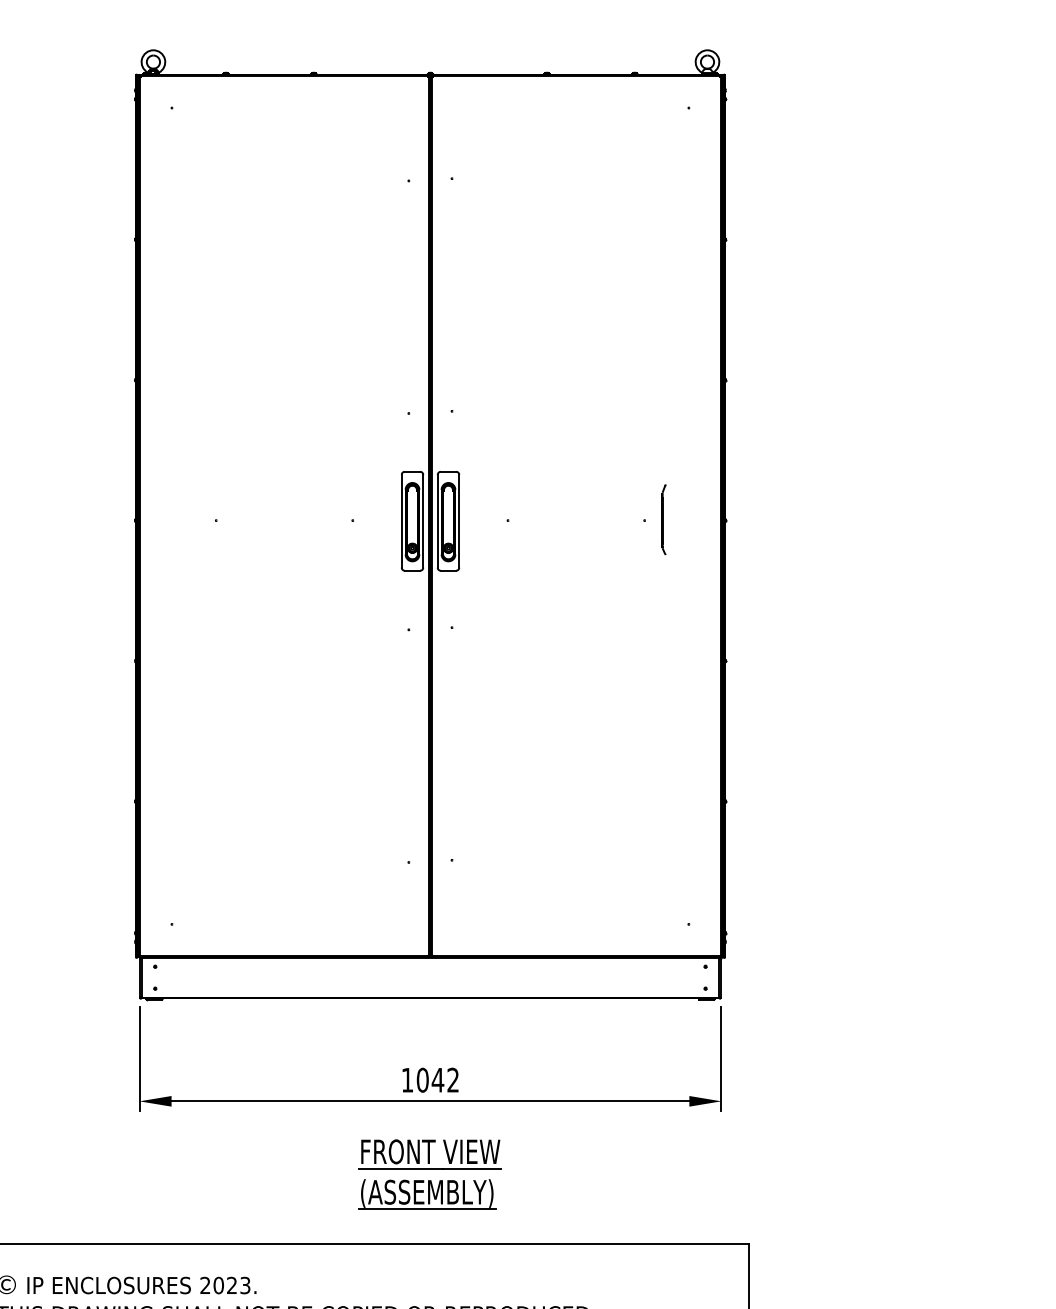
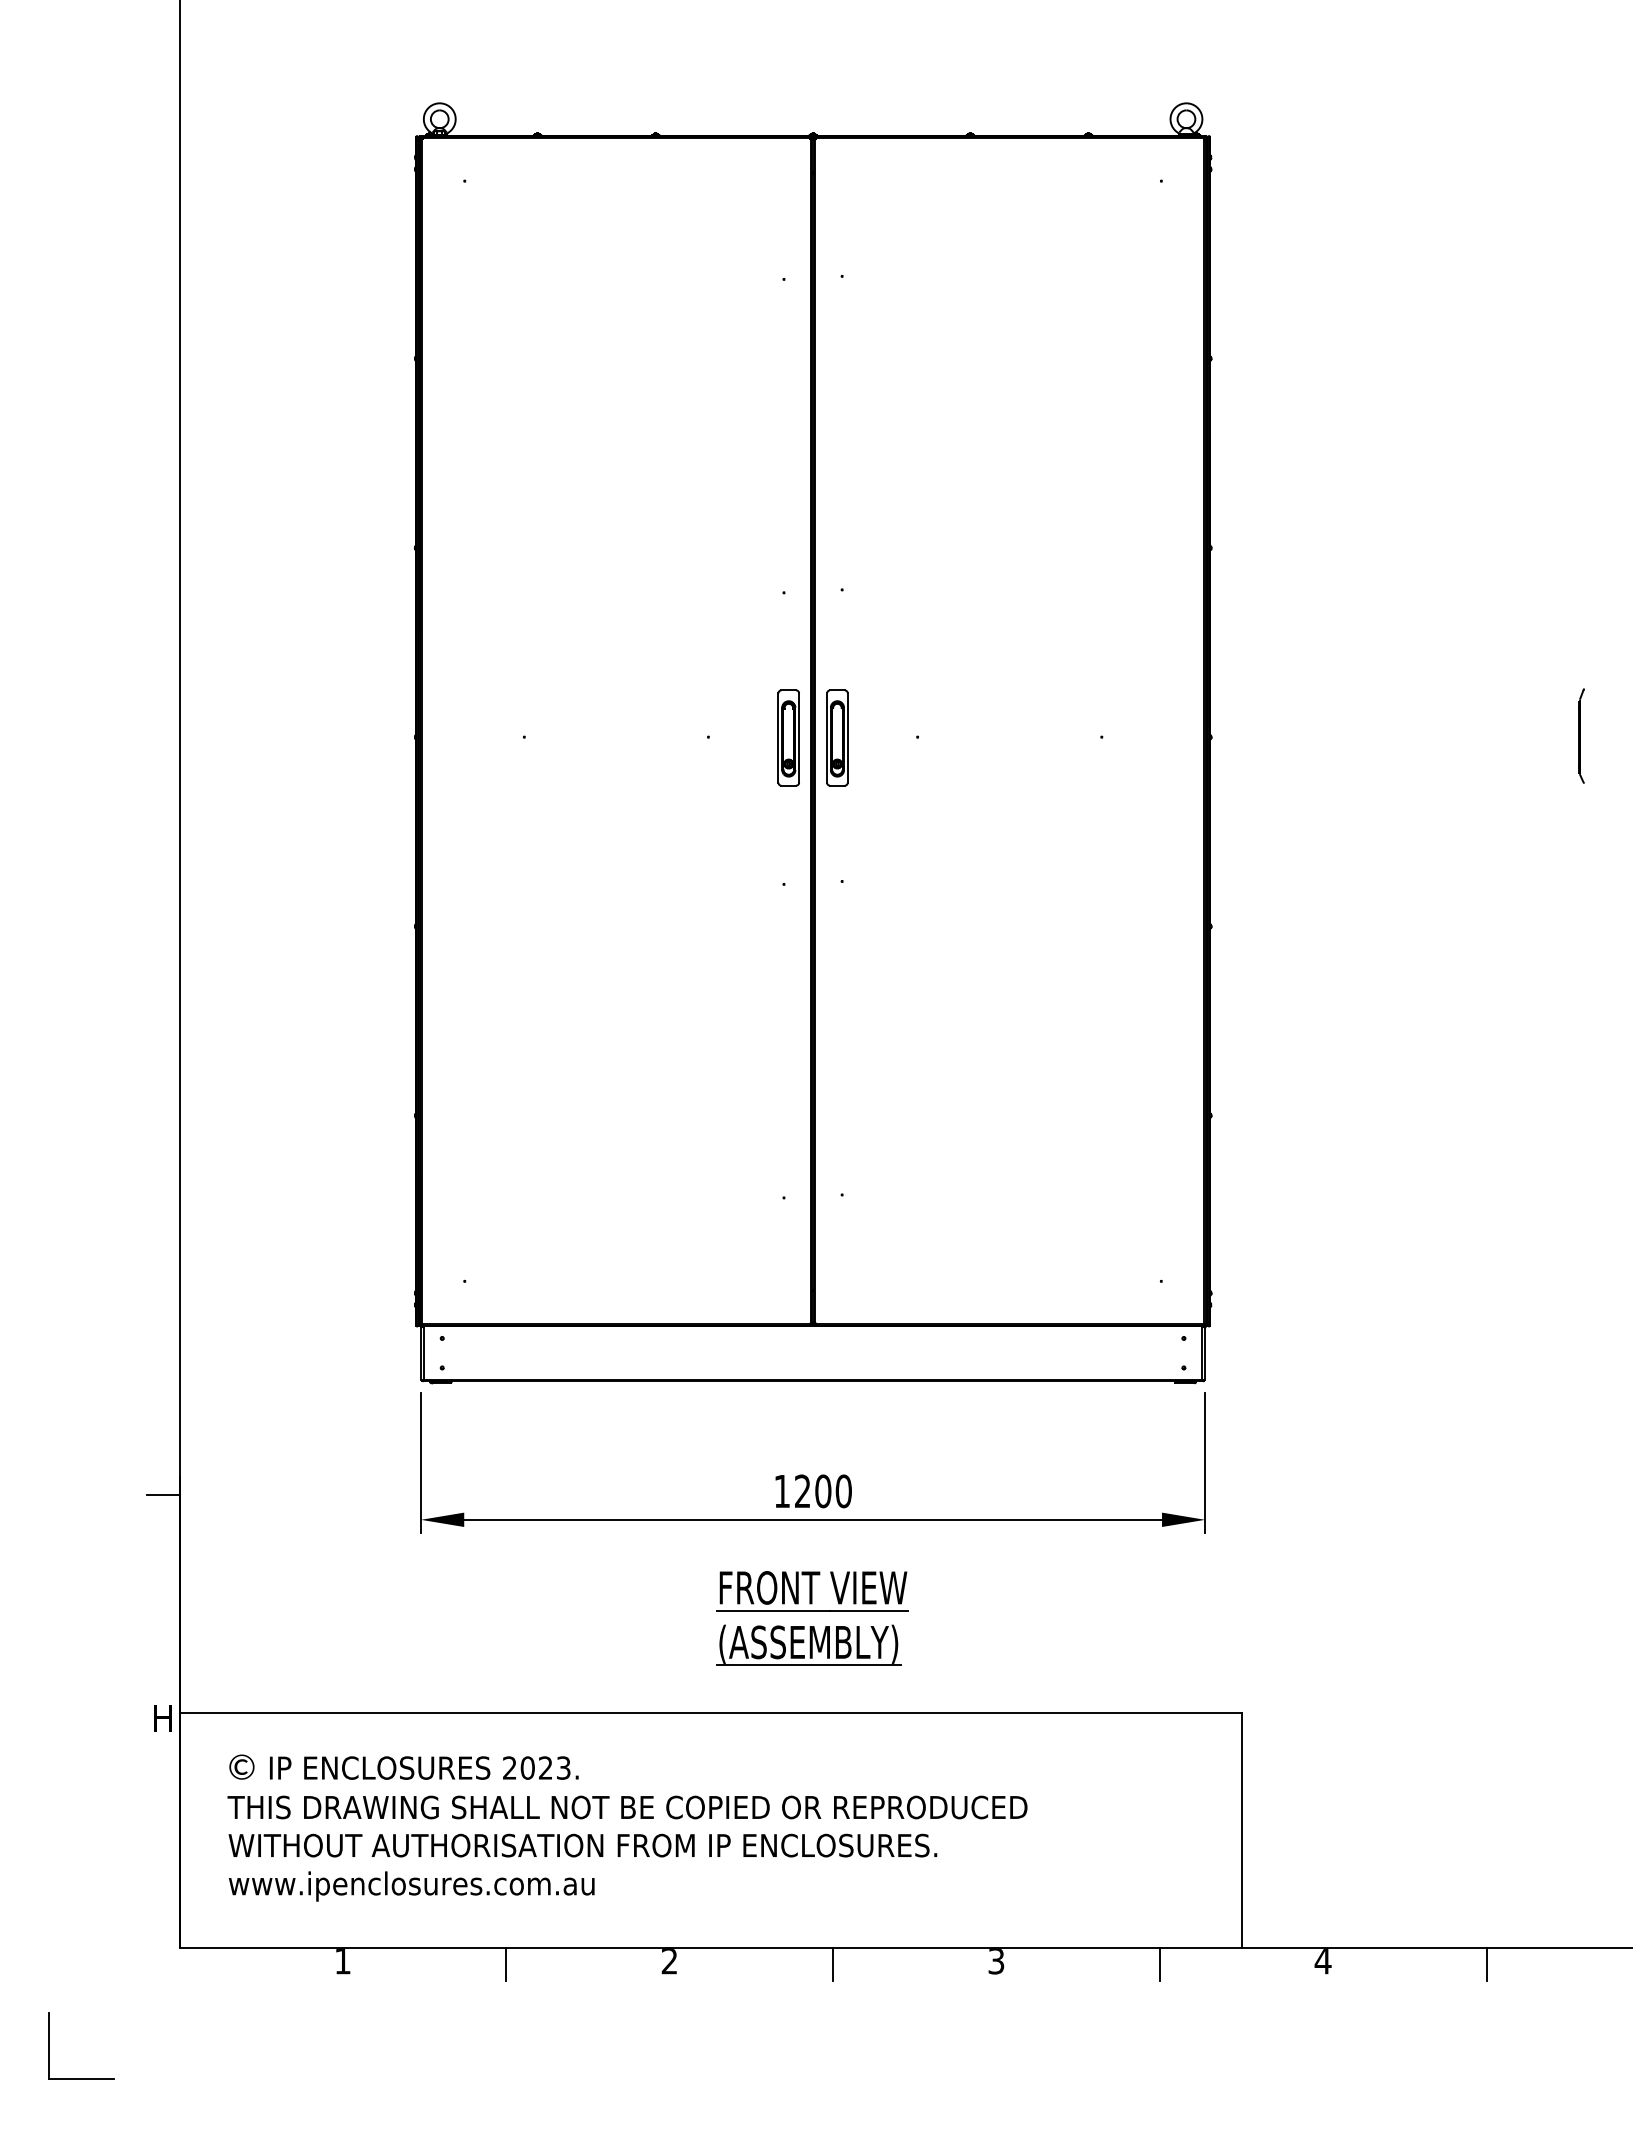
part: (663, 519) -> (1581, 735), moved
part: (412, 520) -> (788, 737), size x0.71
part: (448, 520) -> (837, 737), size x0.71
text: (437, 1080) -> (822, 1491), 1042 -> 1200

